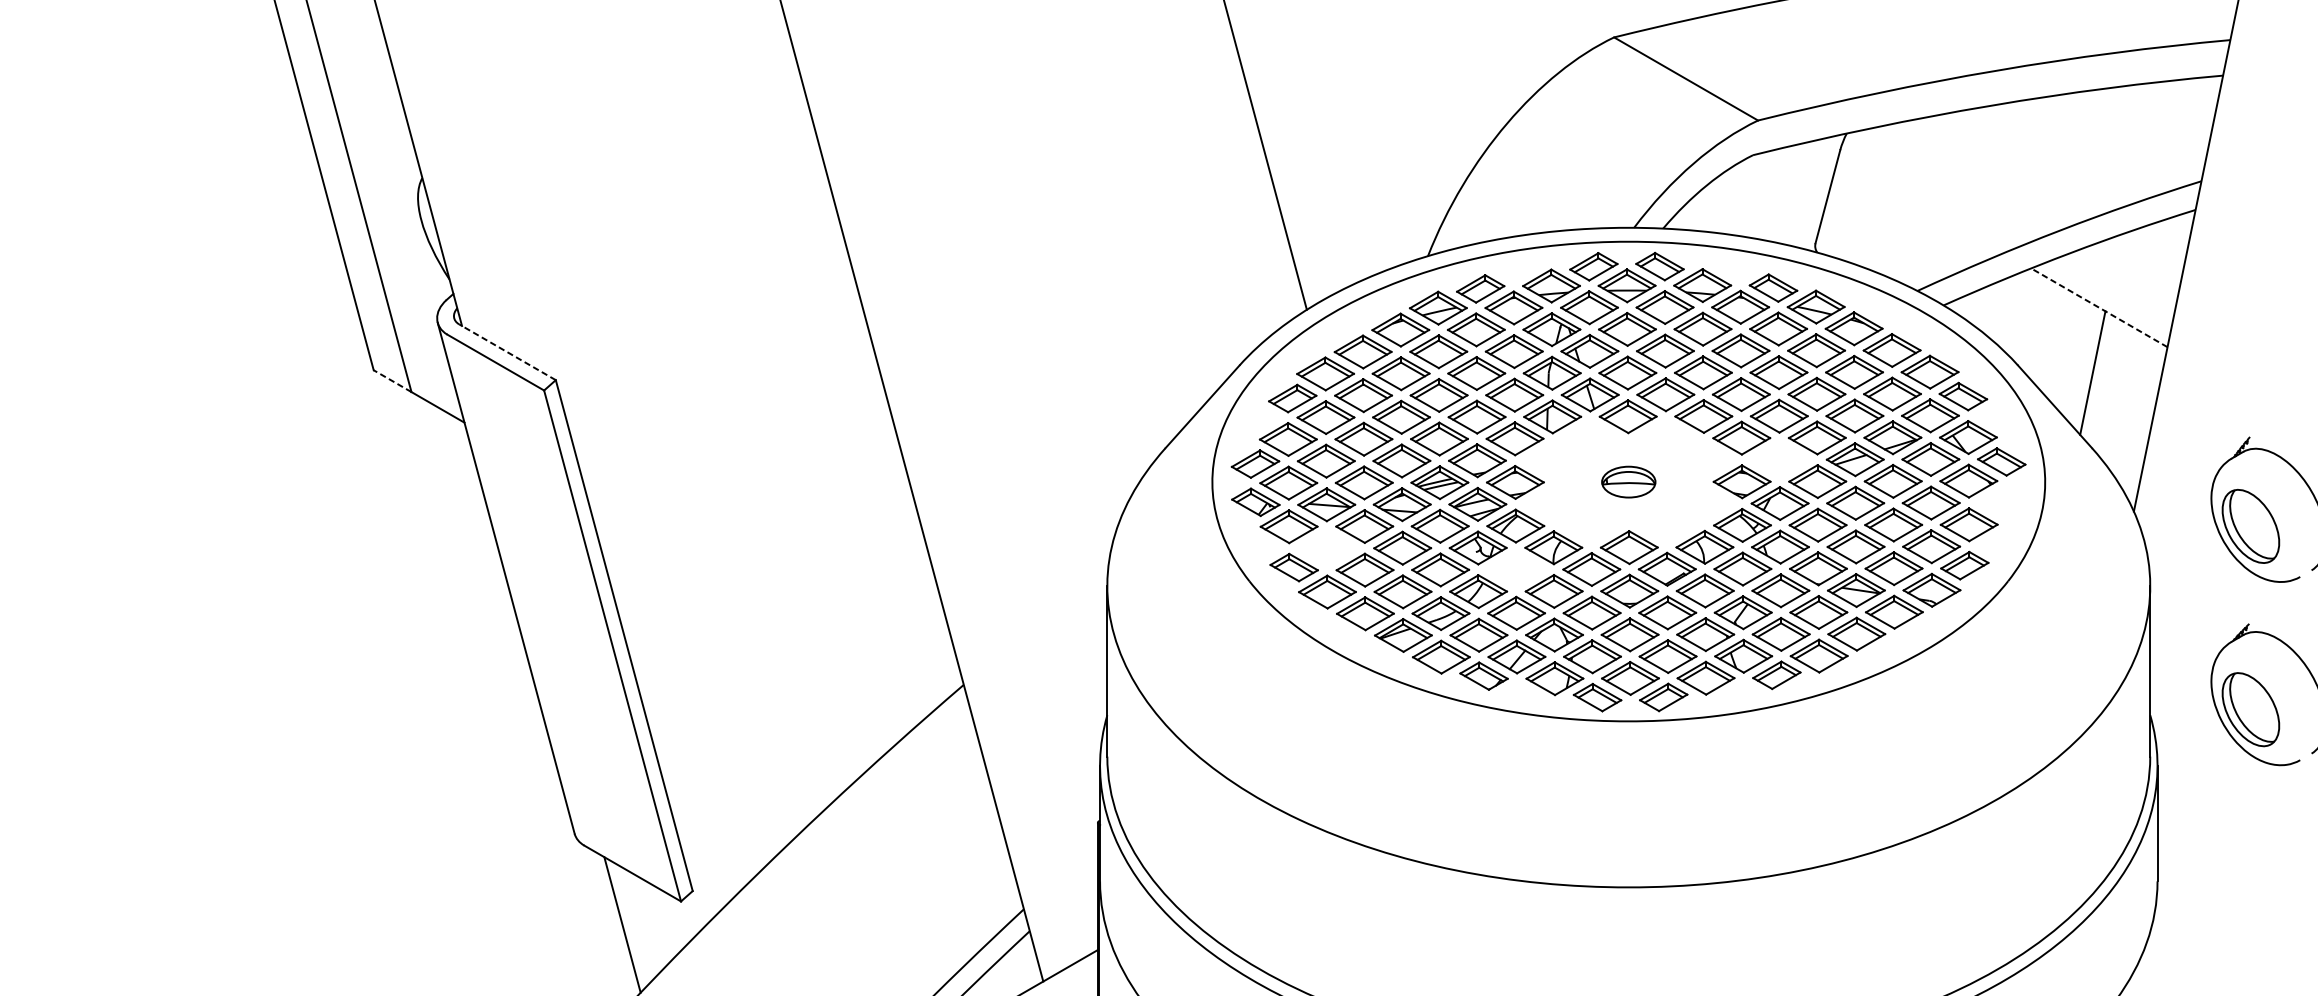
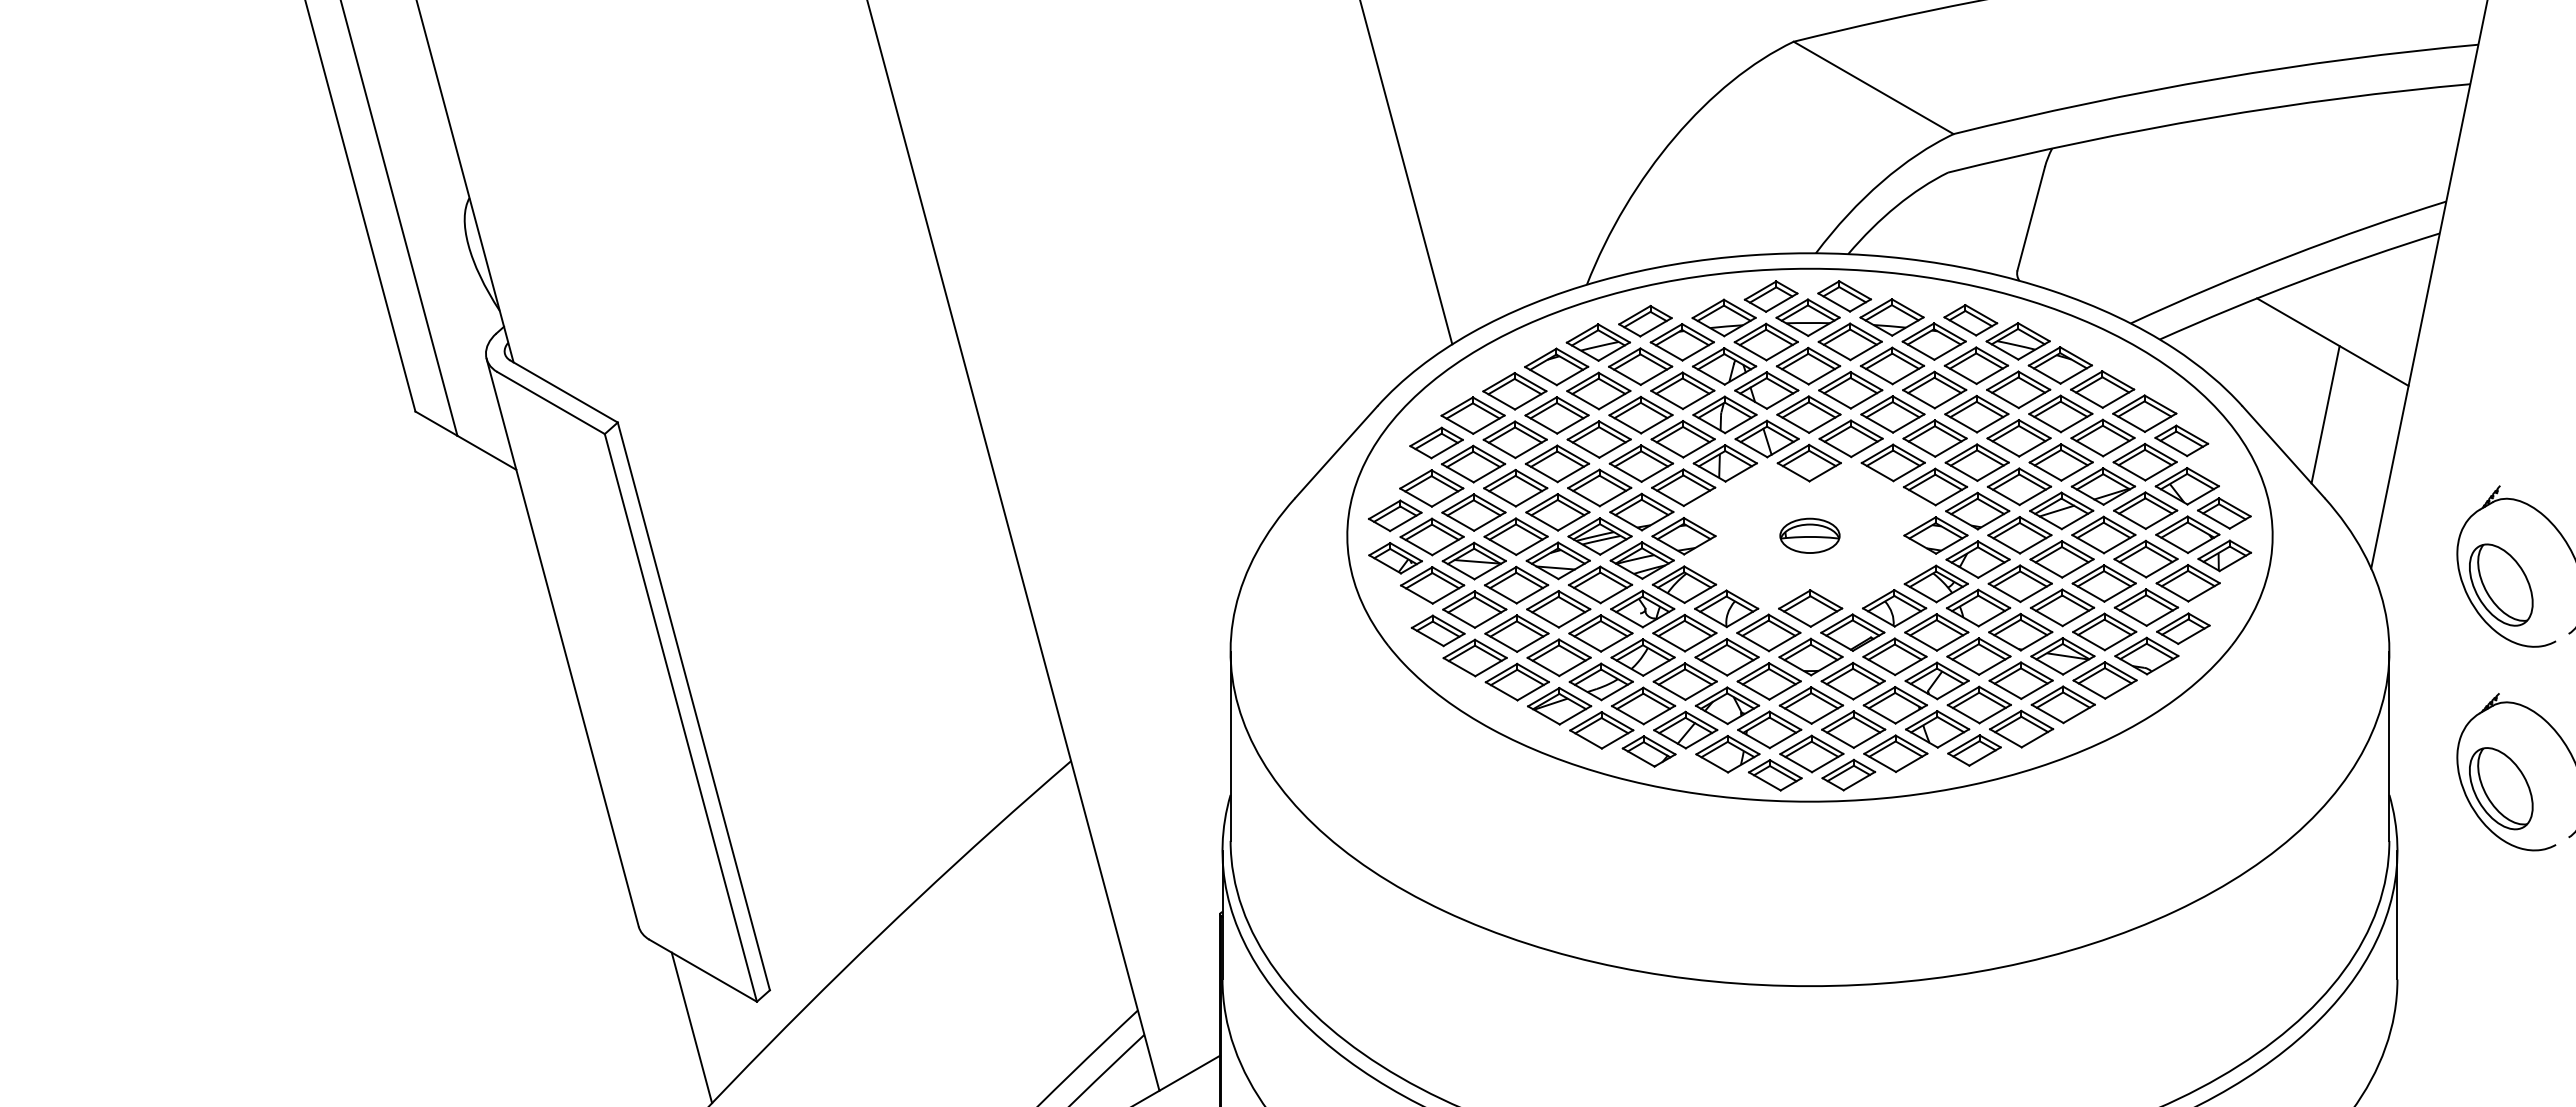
line: (2099, 308) -> (2332, 342), dashed -> solid
line: (506, 352) -> (563, 391), dashed -> solid
line: (392, 381) -> (436, 423), dashed -> solid
part: (1779, 459) -> (1977, 510), added
part: (2001, 499) -> (2224, 555), added
part: (1326, 548) -> (1474, 609), added
part: (1515, 569) -> (1684, 632), added

